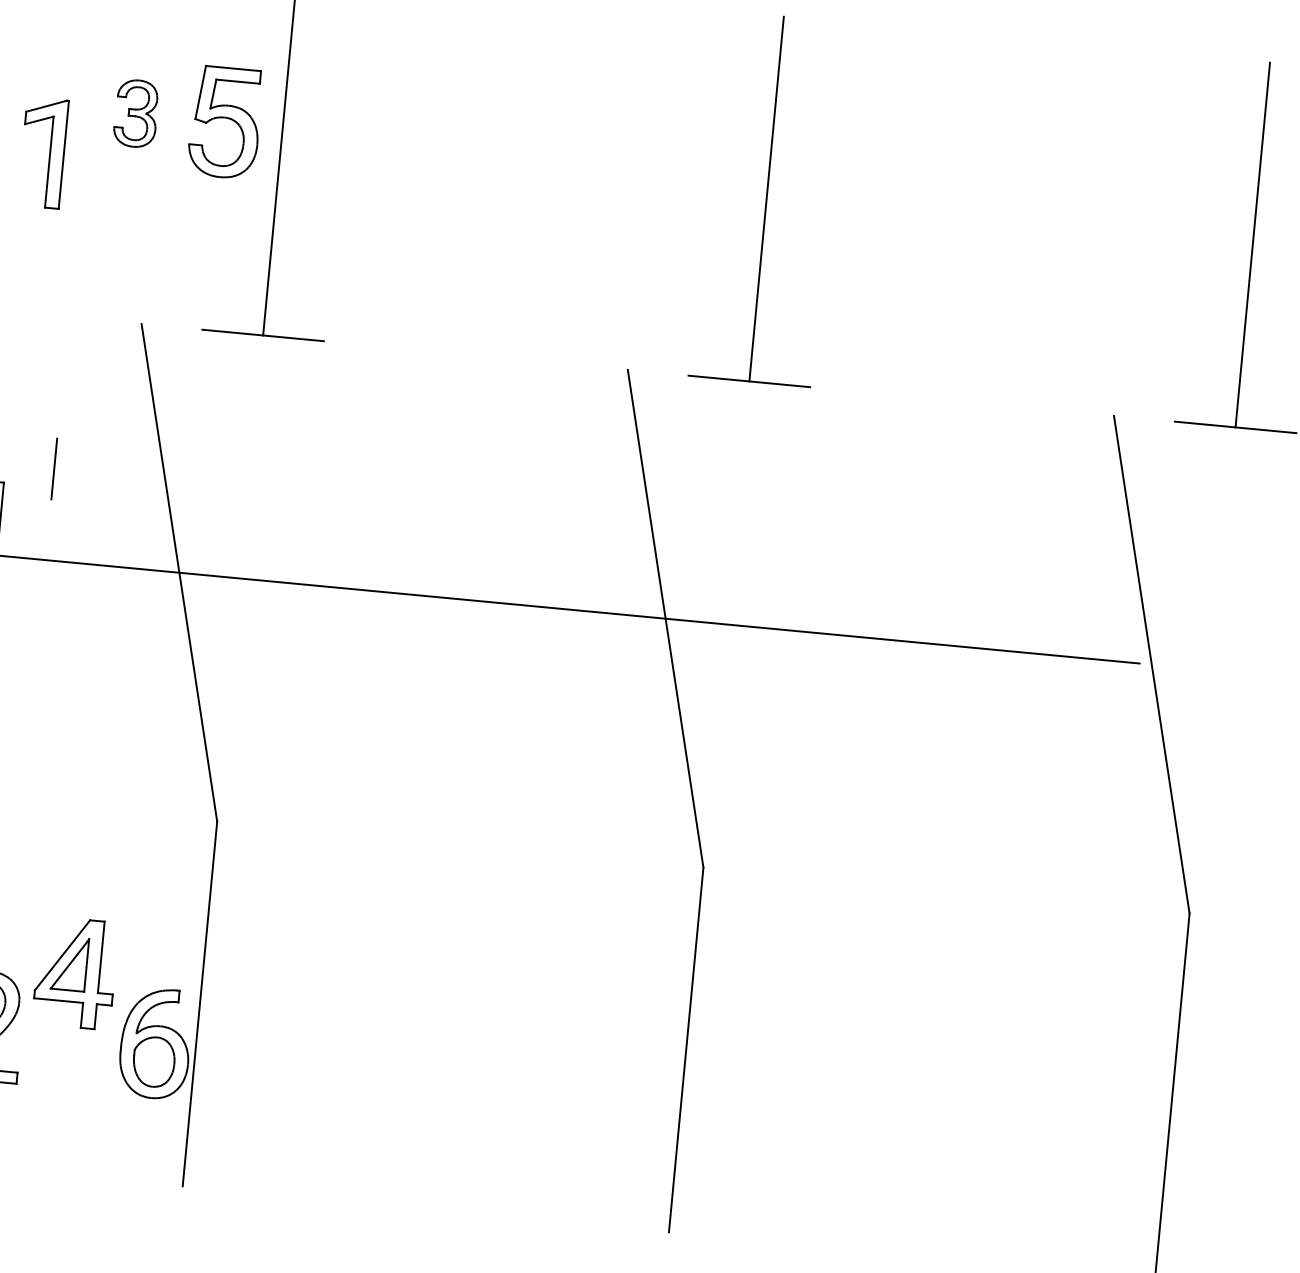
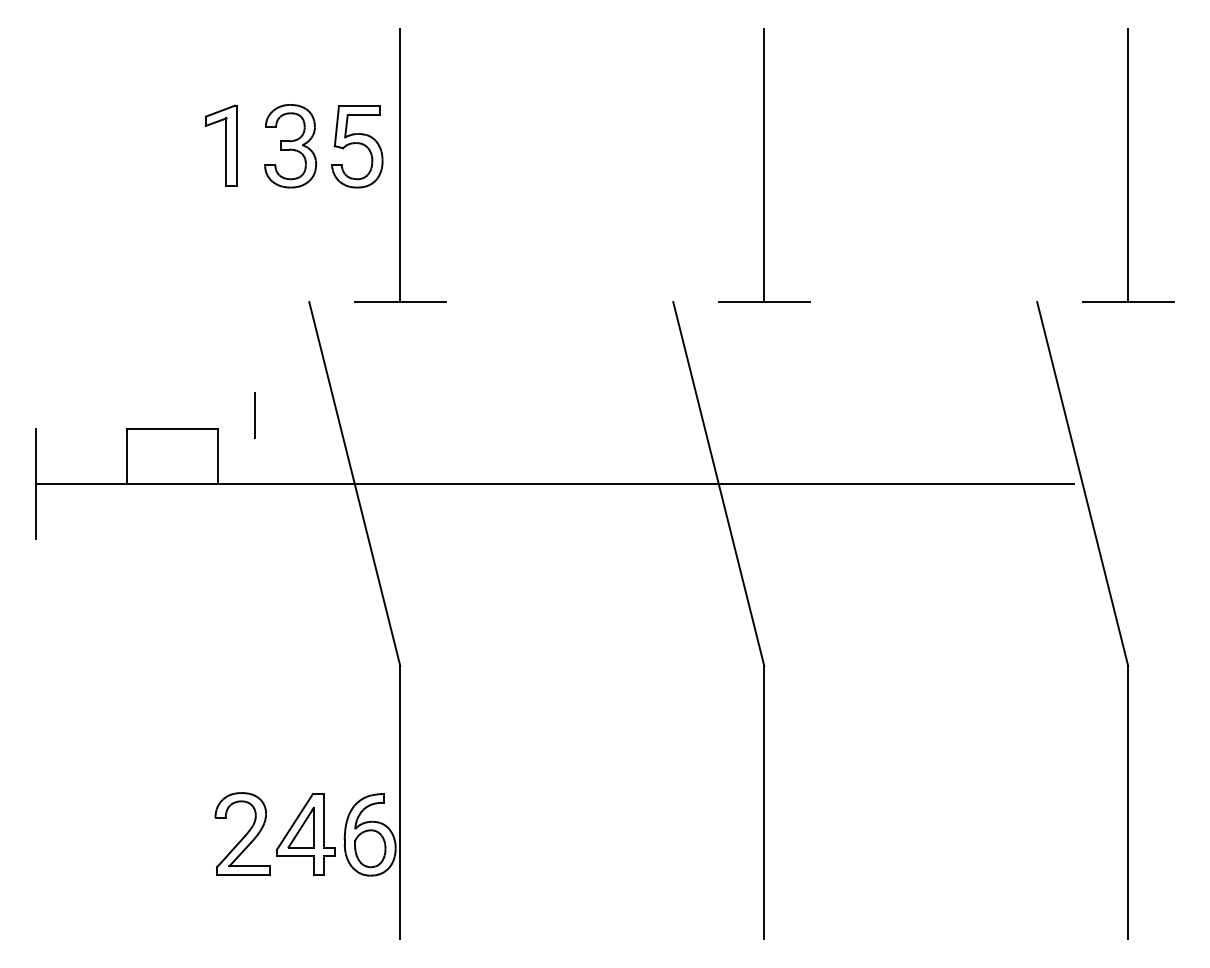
part: (136, 113) -> (290, 146), size x1.67
part: (42, 152) -> (220, 145), moved
part: (75, 973) -> (305, 834), moved

